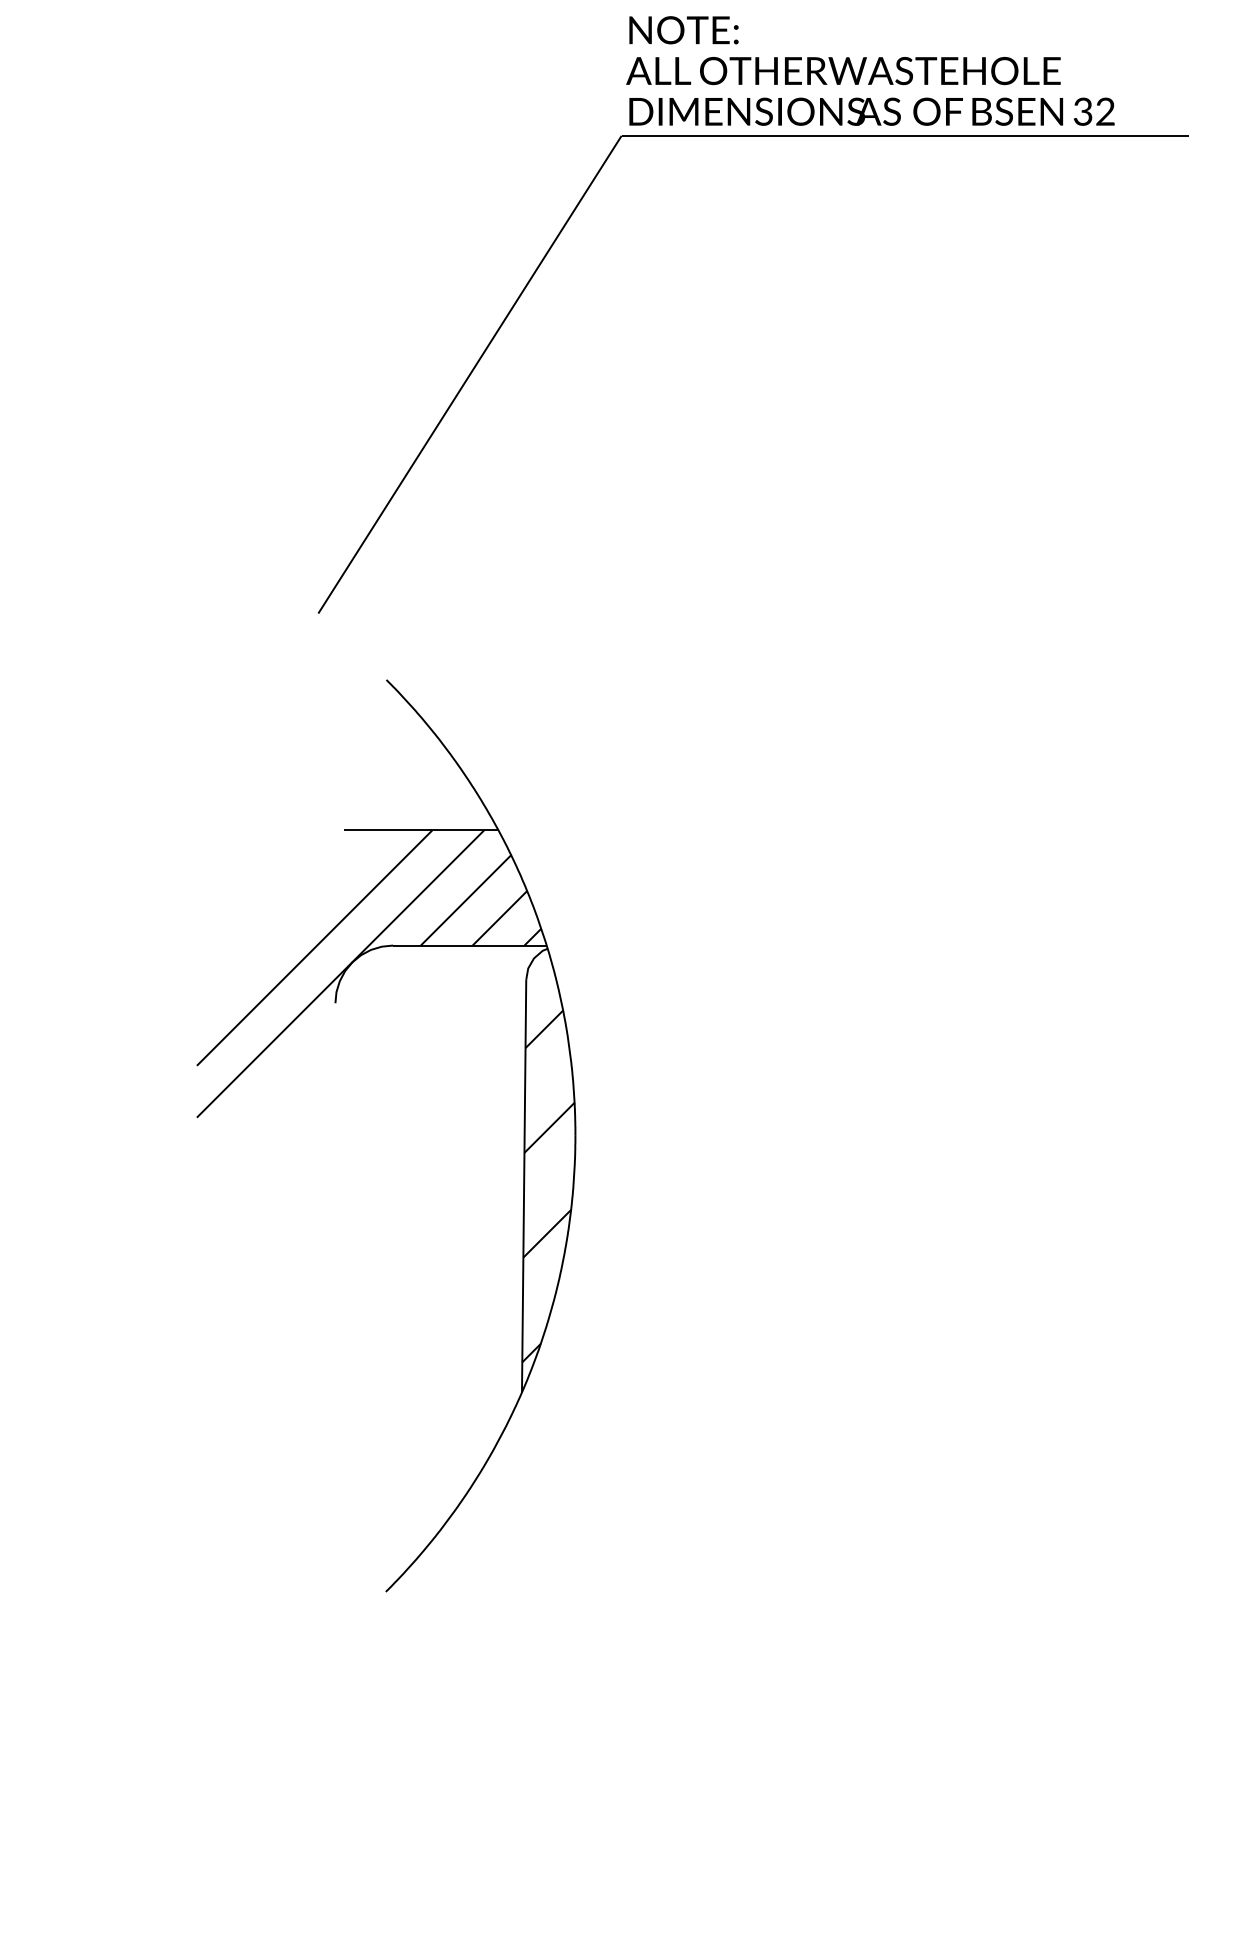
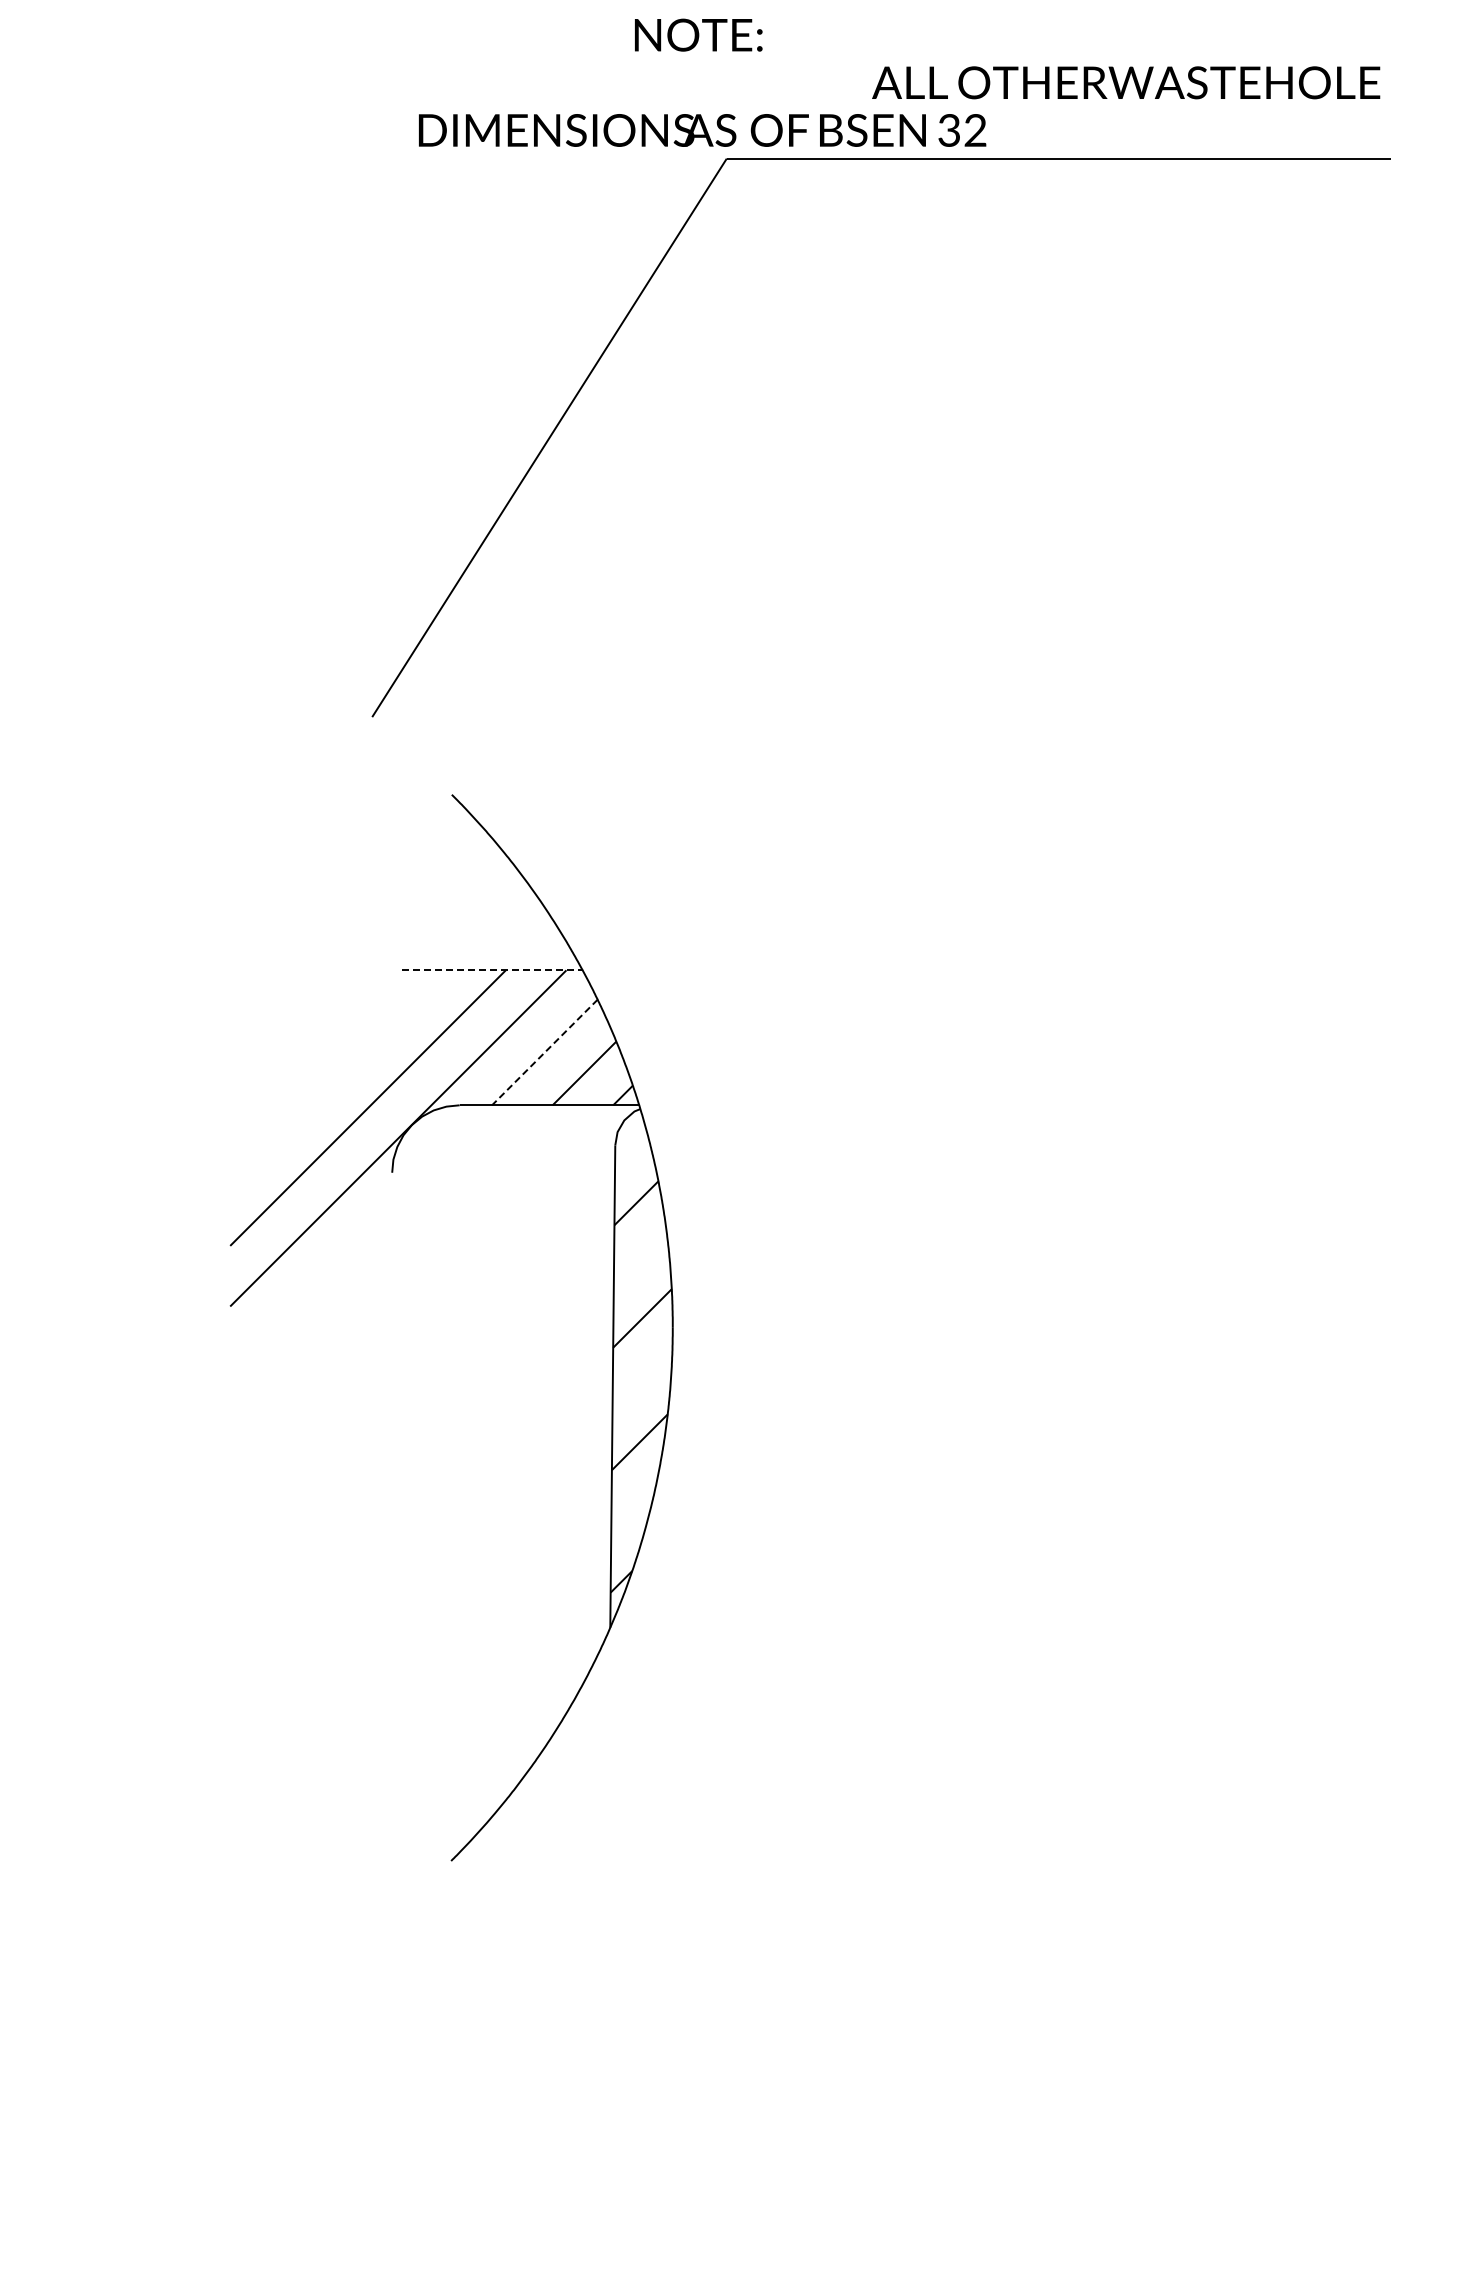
text: (683, 29) -> (698, 34), moved
text: (843, 70) -> (1126, 82), moved
text: (871, 111) -> (702, 130), moved
line: (421, 830) -> (492, 970), solid -> dashed
line: (465, 900) -> (544, 1052), solid -> dashed

